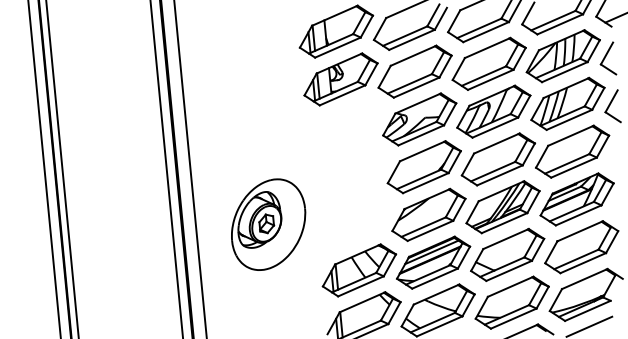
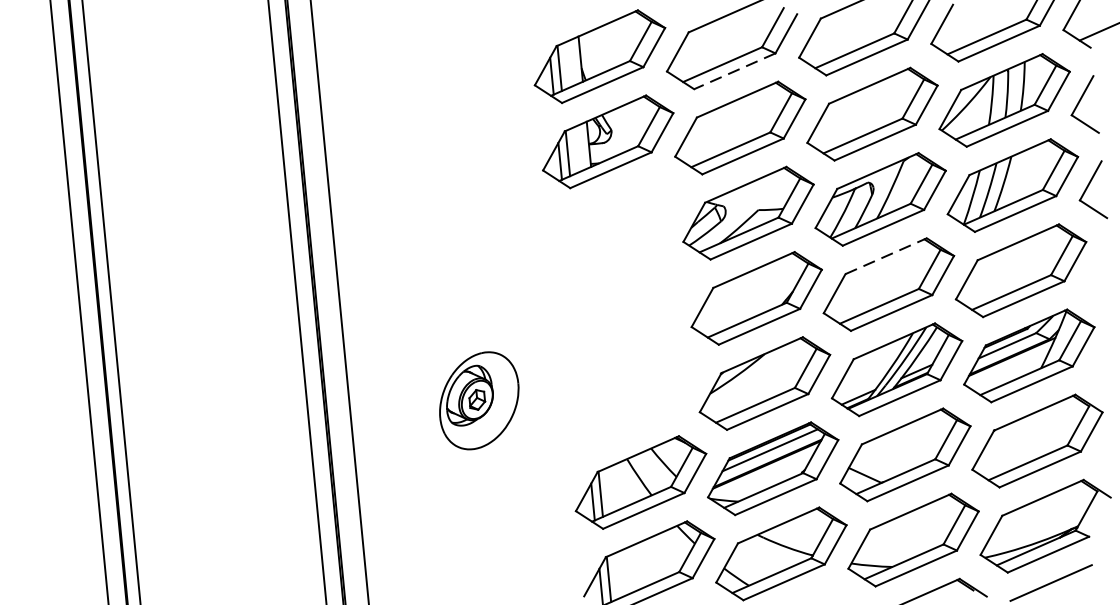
line: (412, 39) -> (735, 70), solid -> dashed
line: (496, 143) -> (885, 256), solid -> dashed
part: (268, 224) -> (478, 400), size x0.6

